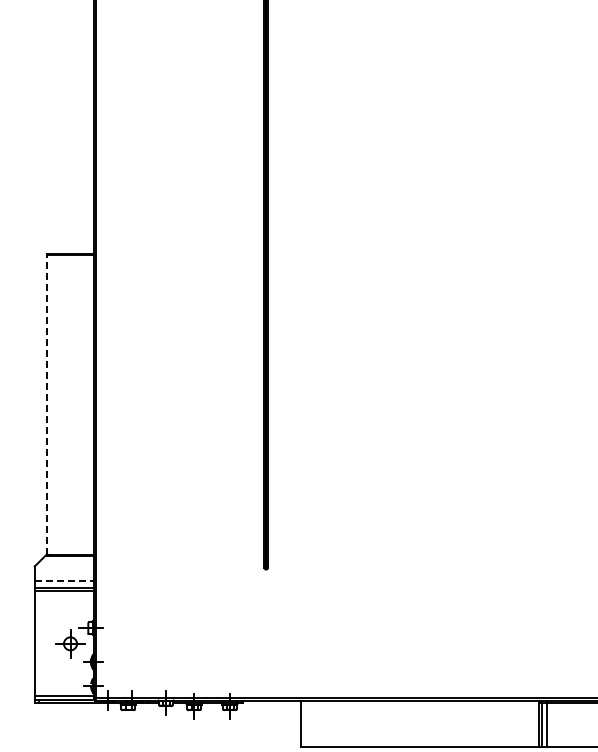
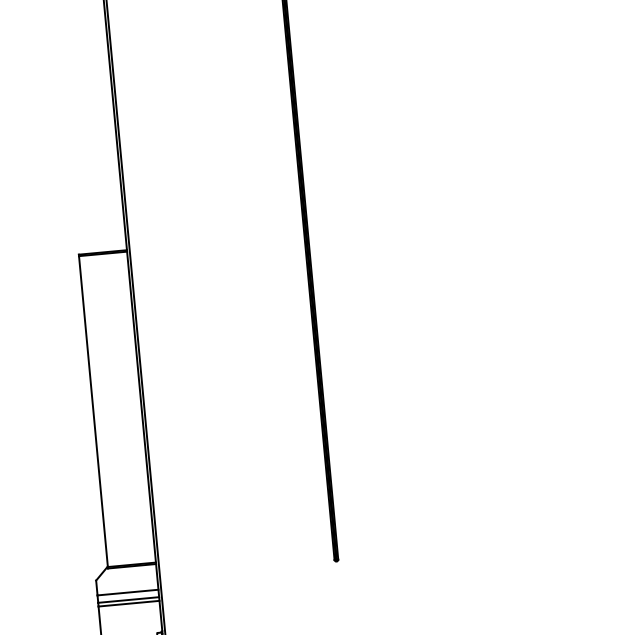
line: (47, 404) -> (93, 411), dashed -> solid
line: (64, 580) -> (128, 592), dashed -> solid

